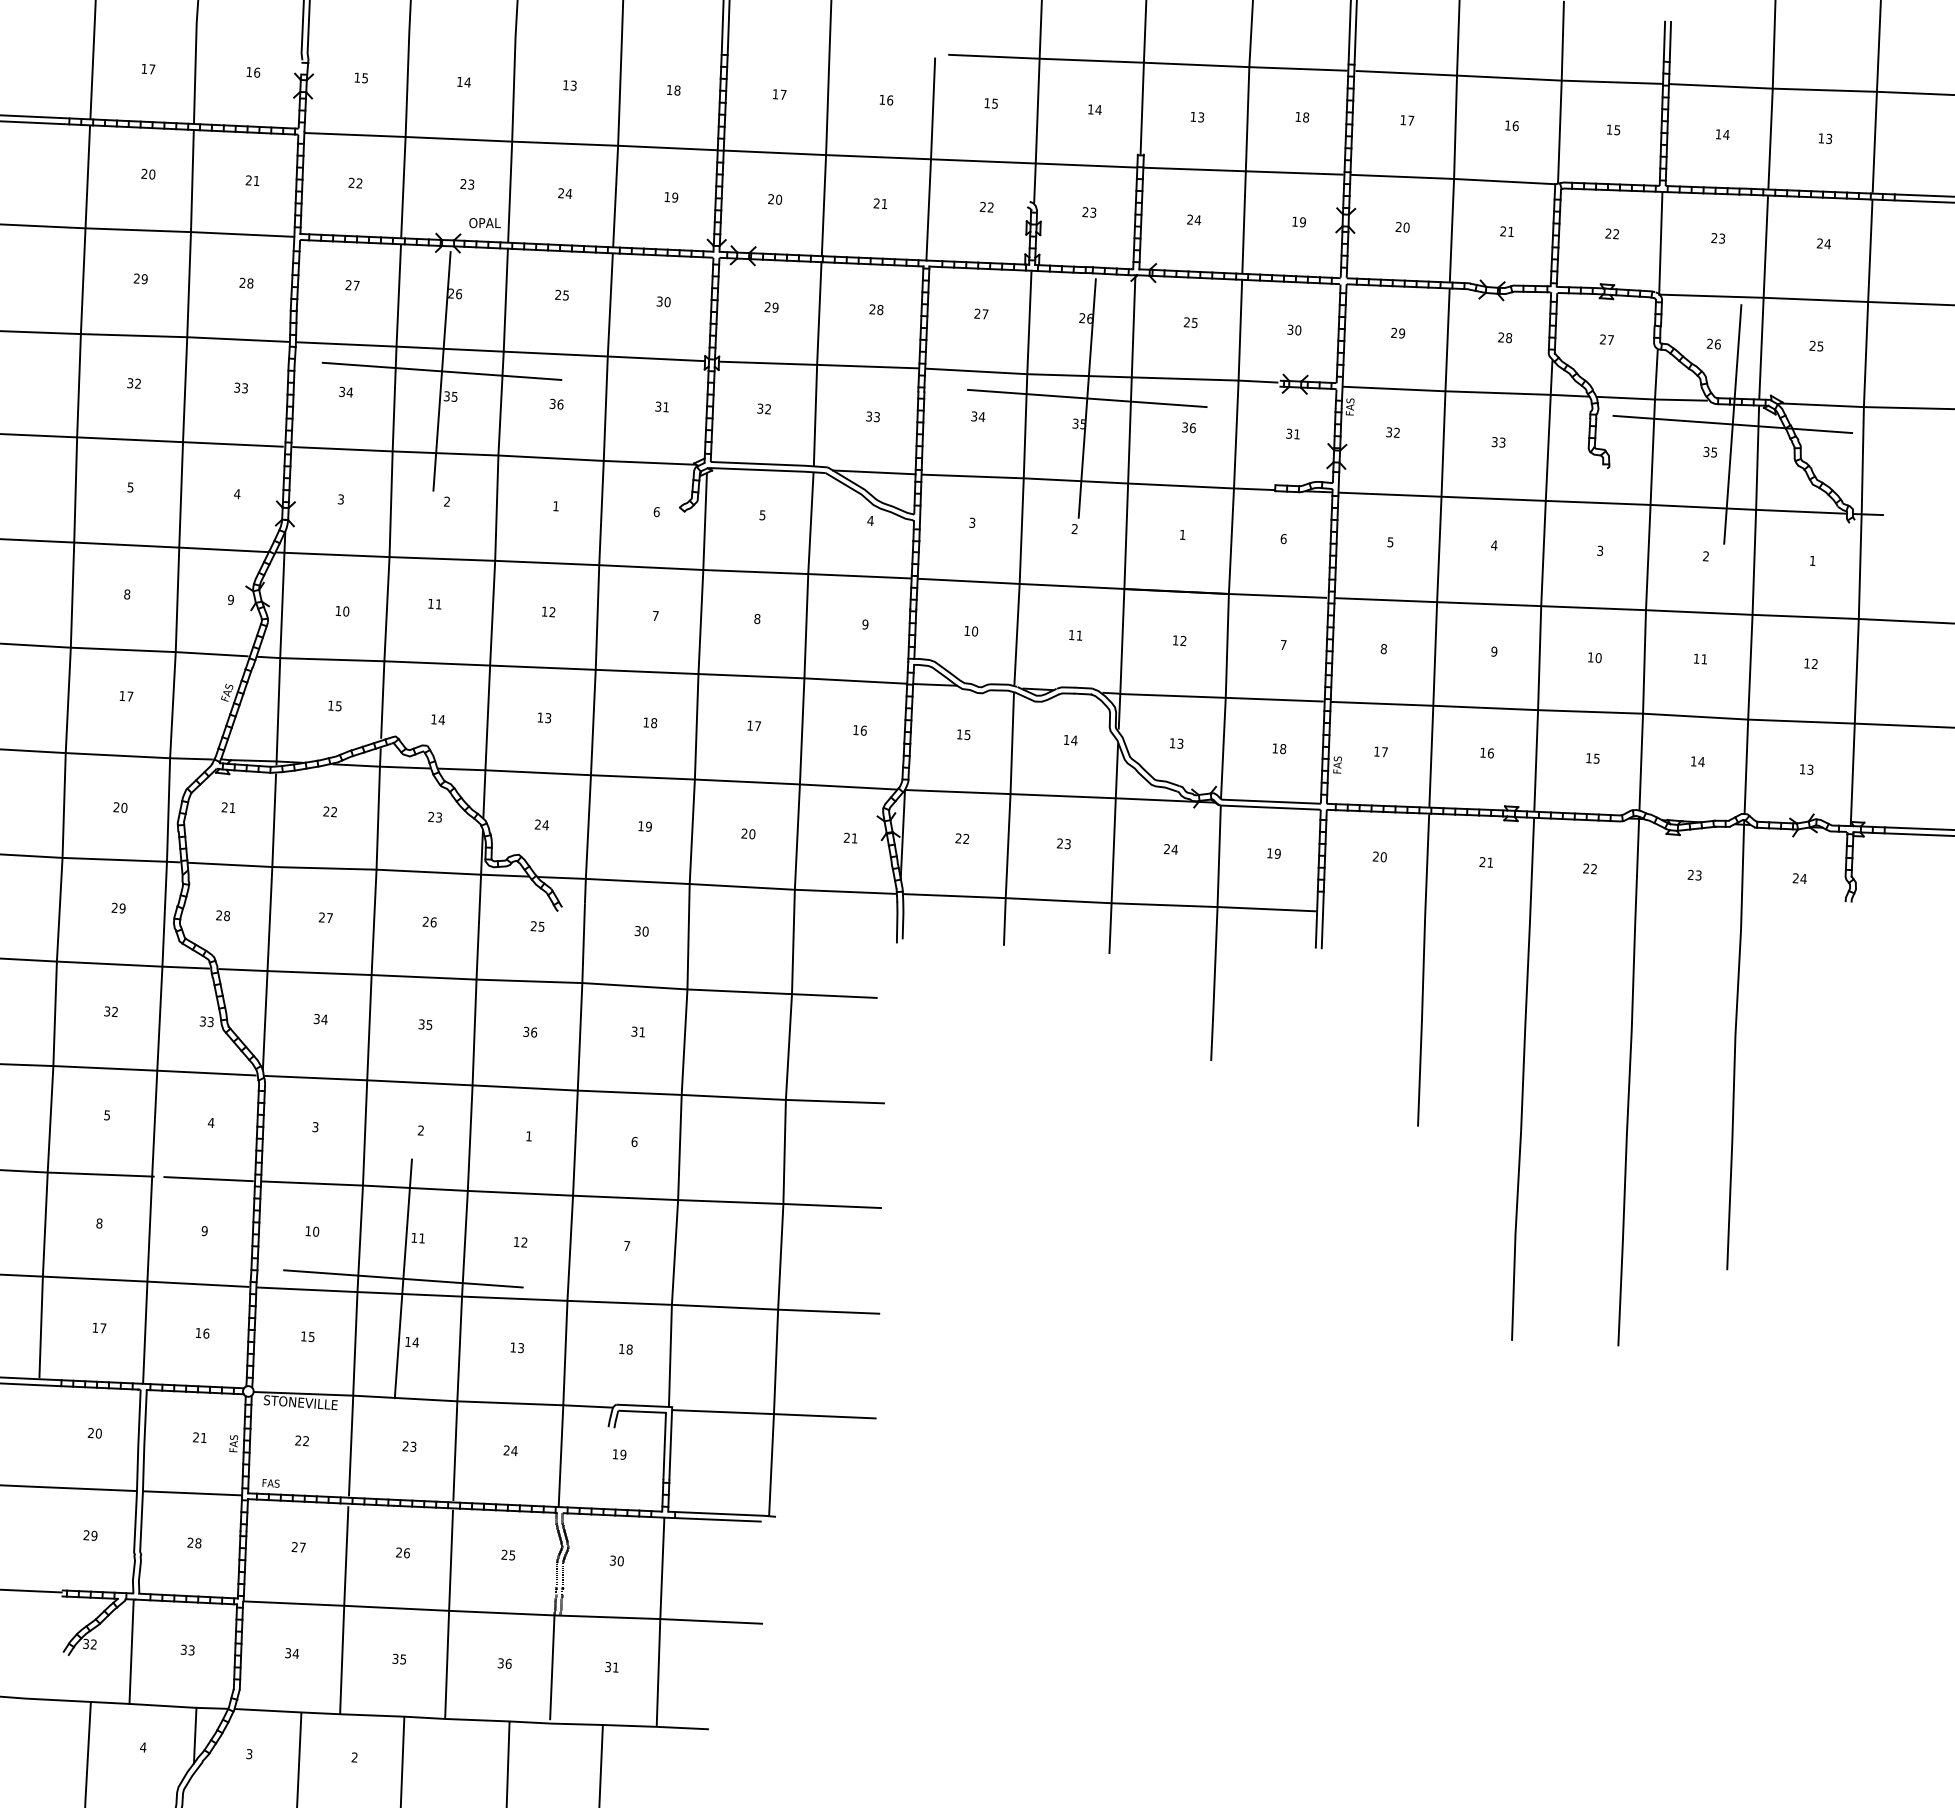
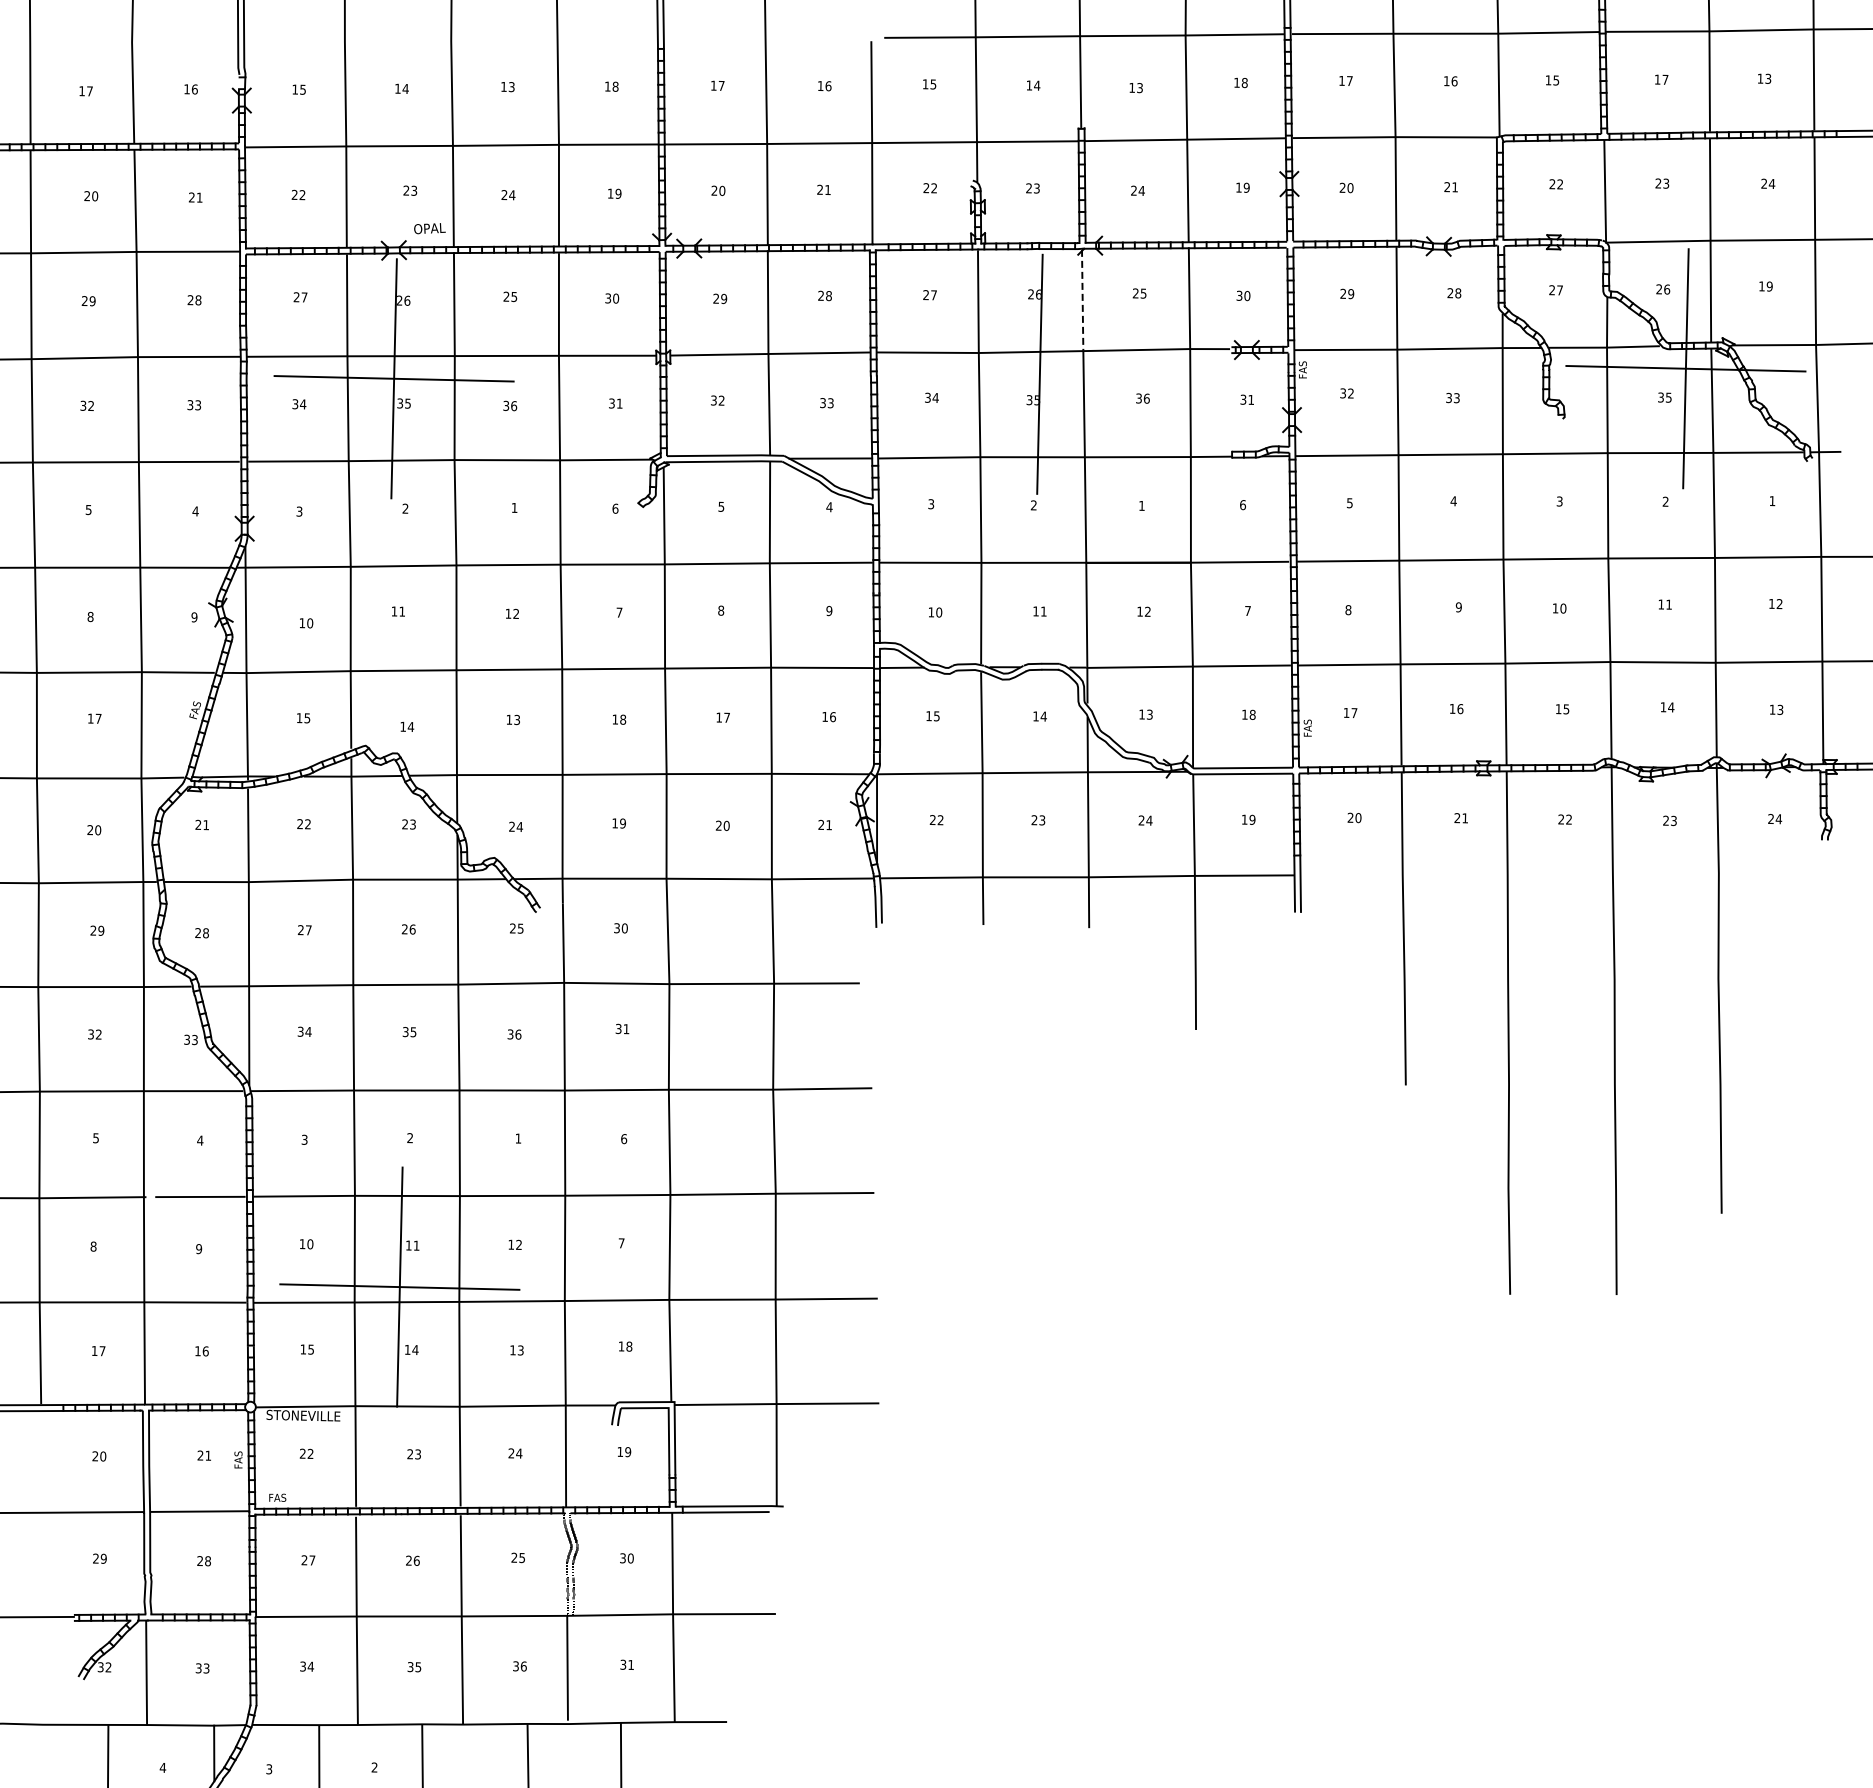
text: (1726, 134) -> (1665, 79), 14 -> 17
line: (1133, 327) -> (1082, 301), solid -> dashed
text: (1816, 345) -> (1765, 285), 25 -> 19
line: (1087, 398) -> (1040, 374), removed

